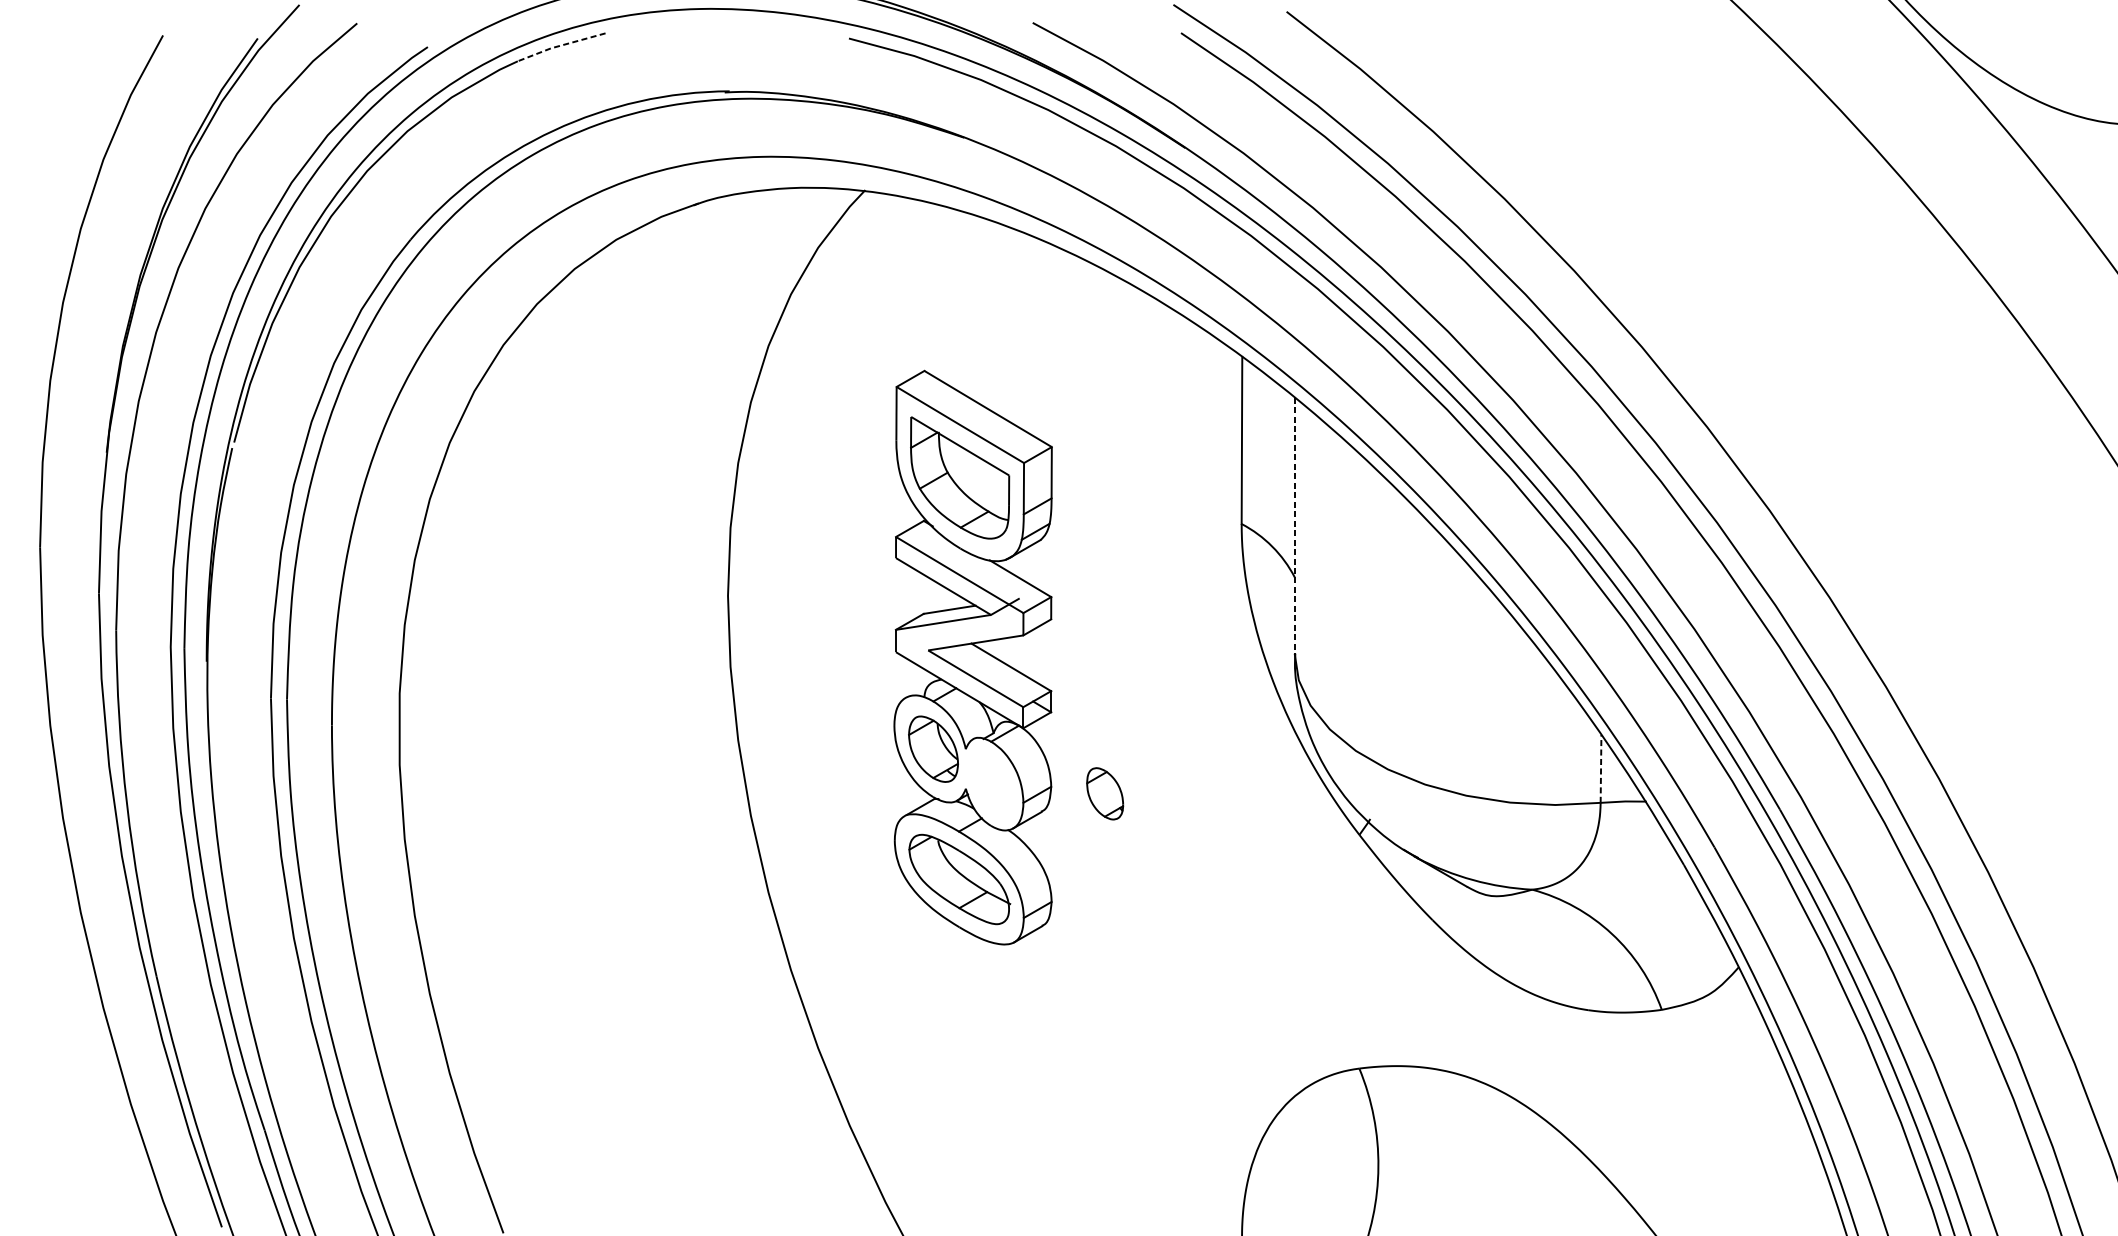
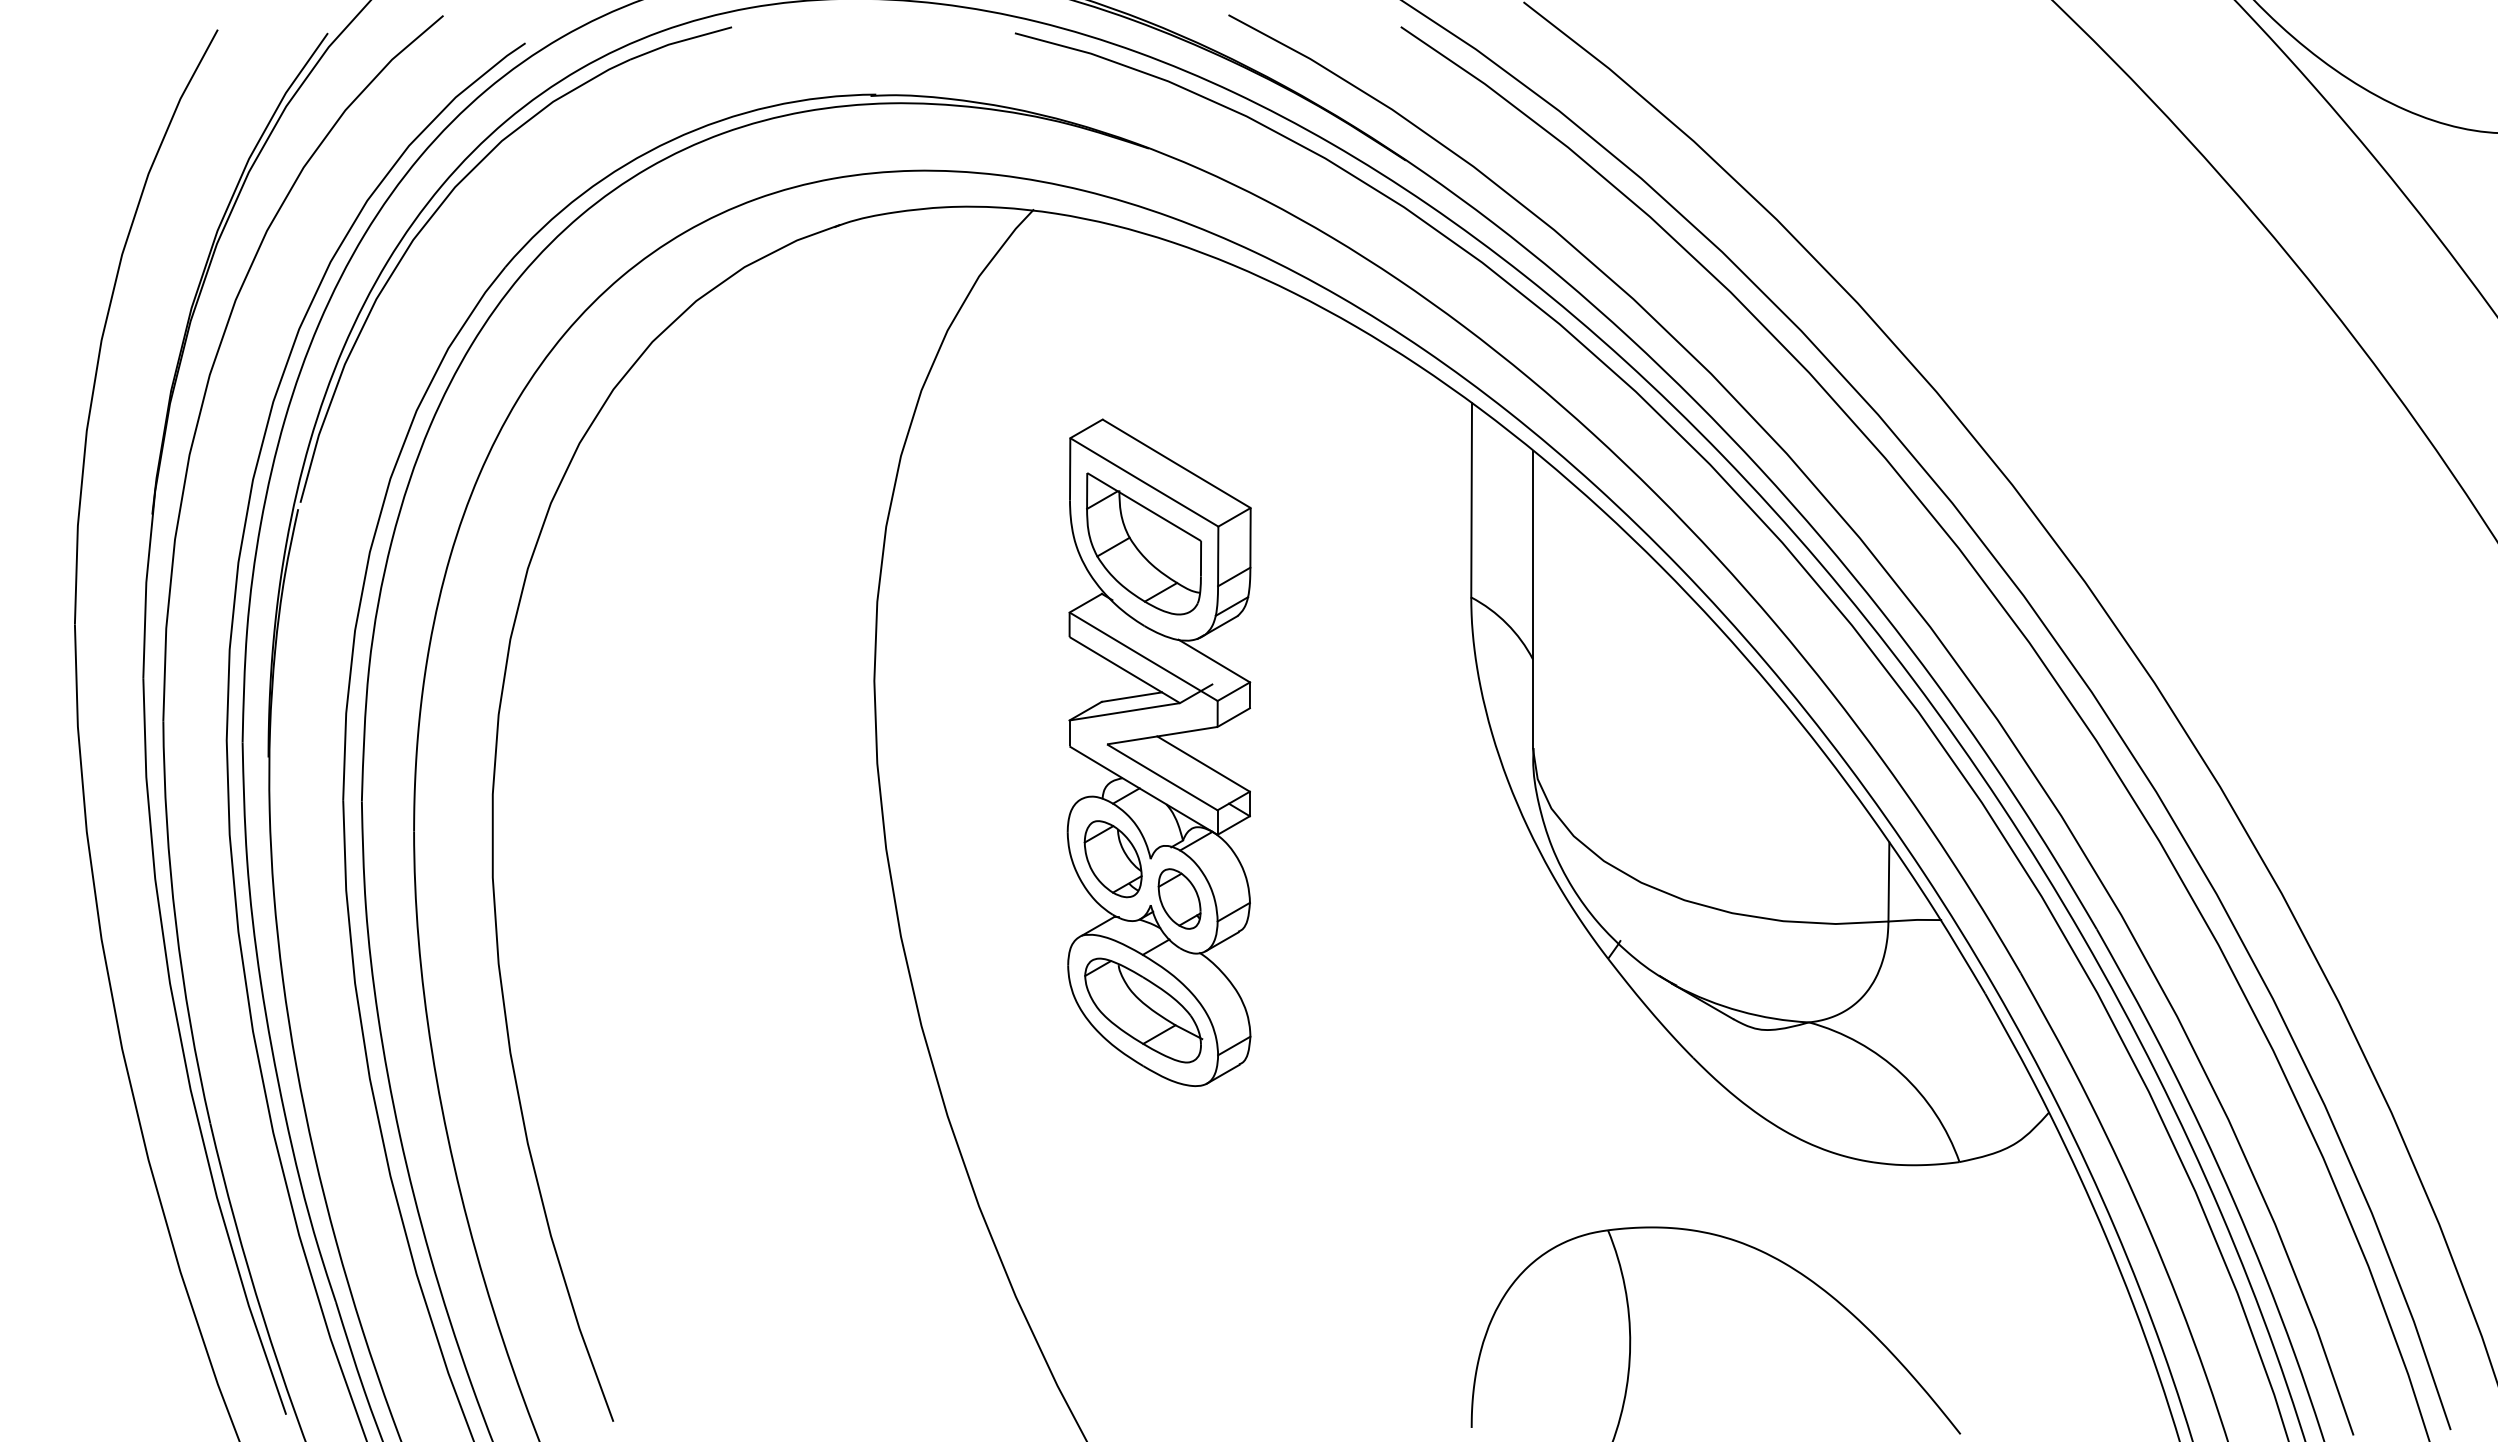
line: (560, 45) -> (679, 41), dashed -> solid
line: (1294, 525) -> (1532, 599), dashed -> solid
line: (1600, 768) -> (1888, 881), dashed -> solid
part: (1105, 793) -> (1179, 898), moved

